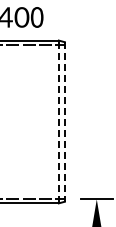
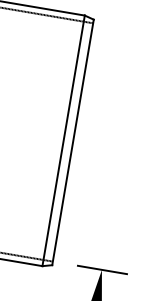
line: (58, 121) -> (63, 140), dashed -> solid
line: (64, 121) -> (72, 141), dashed -> solid

